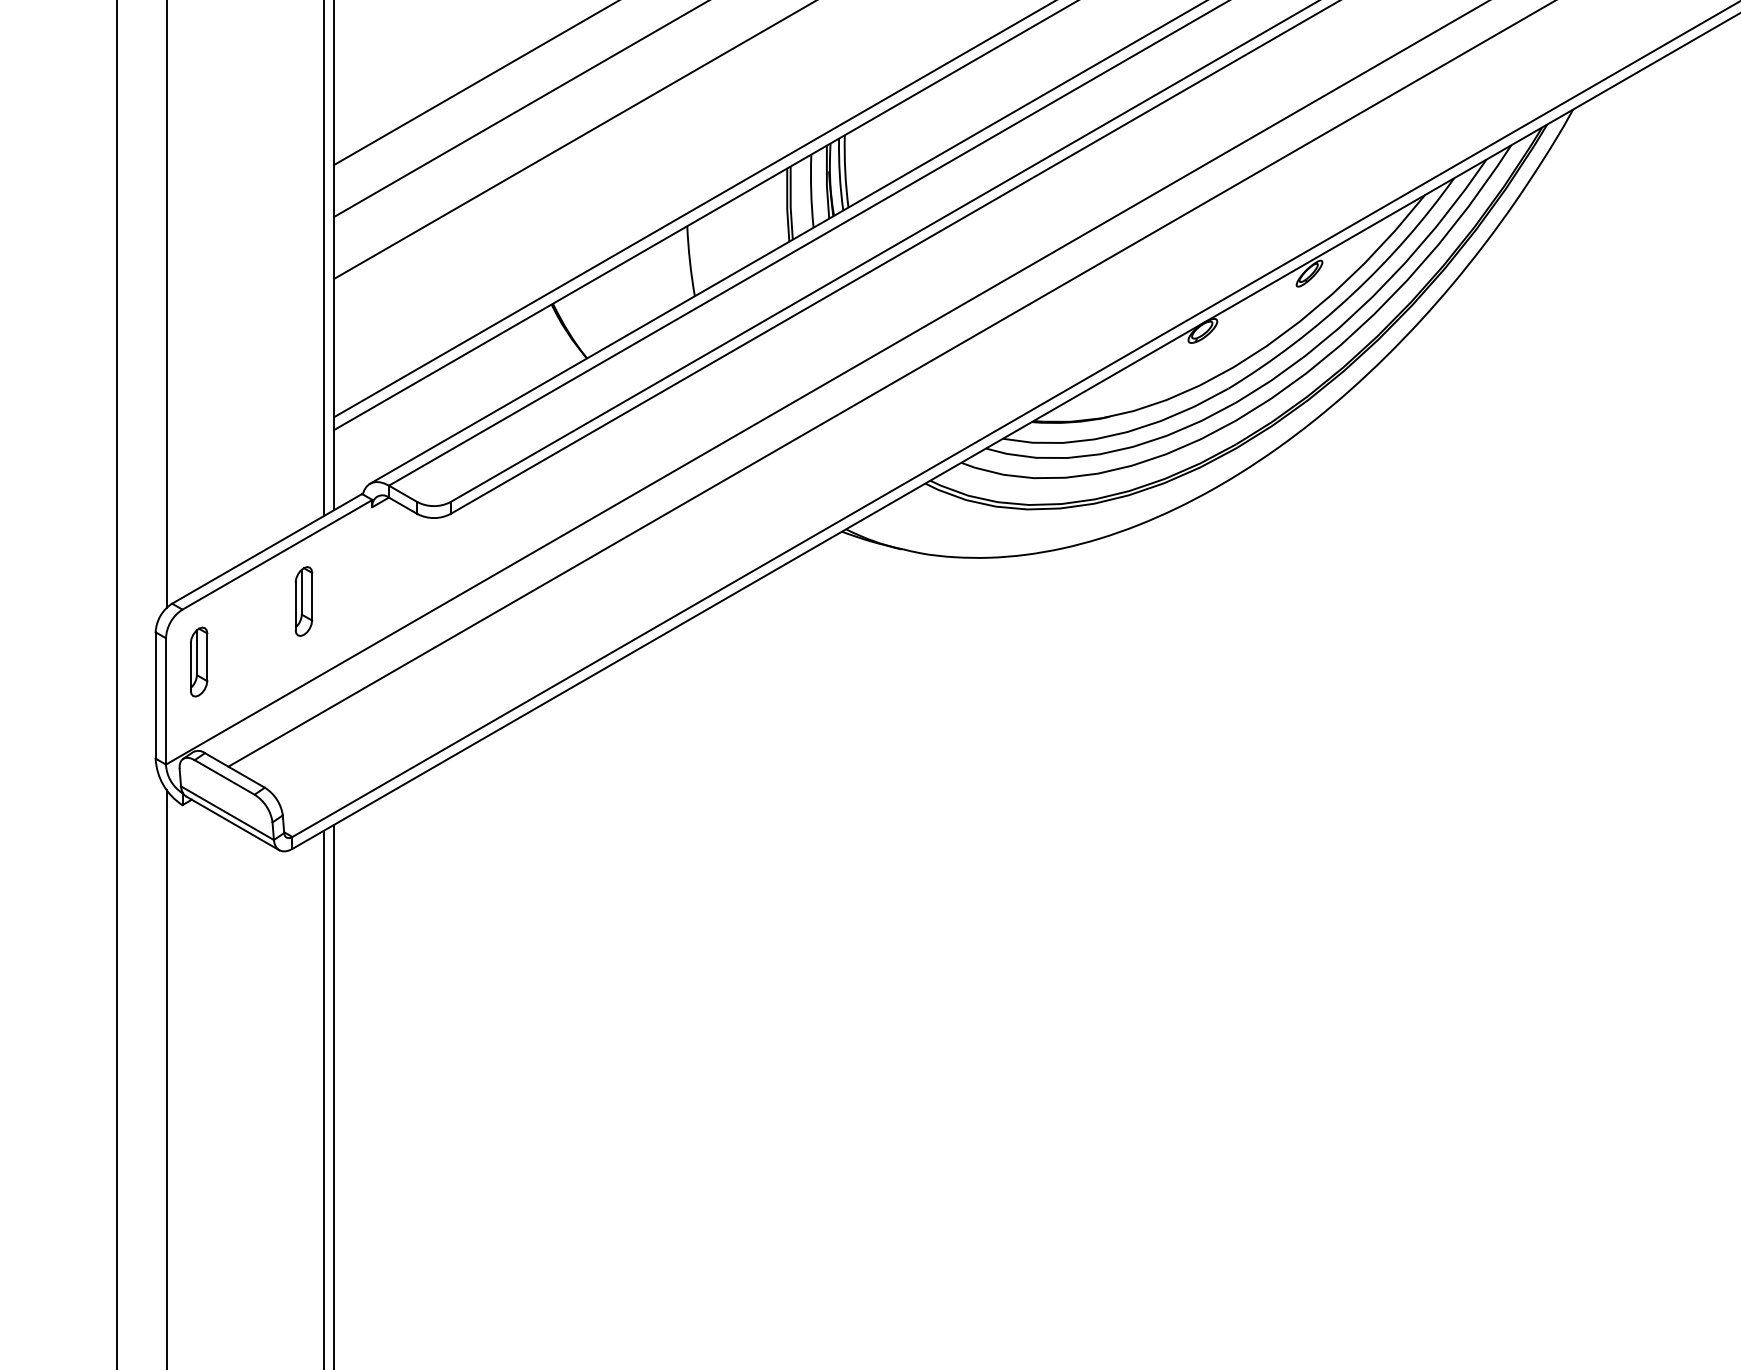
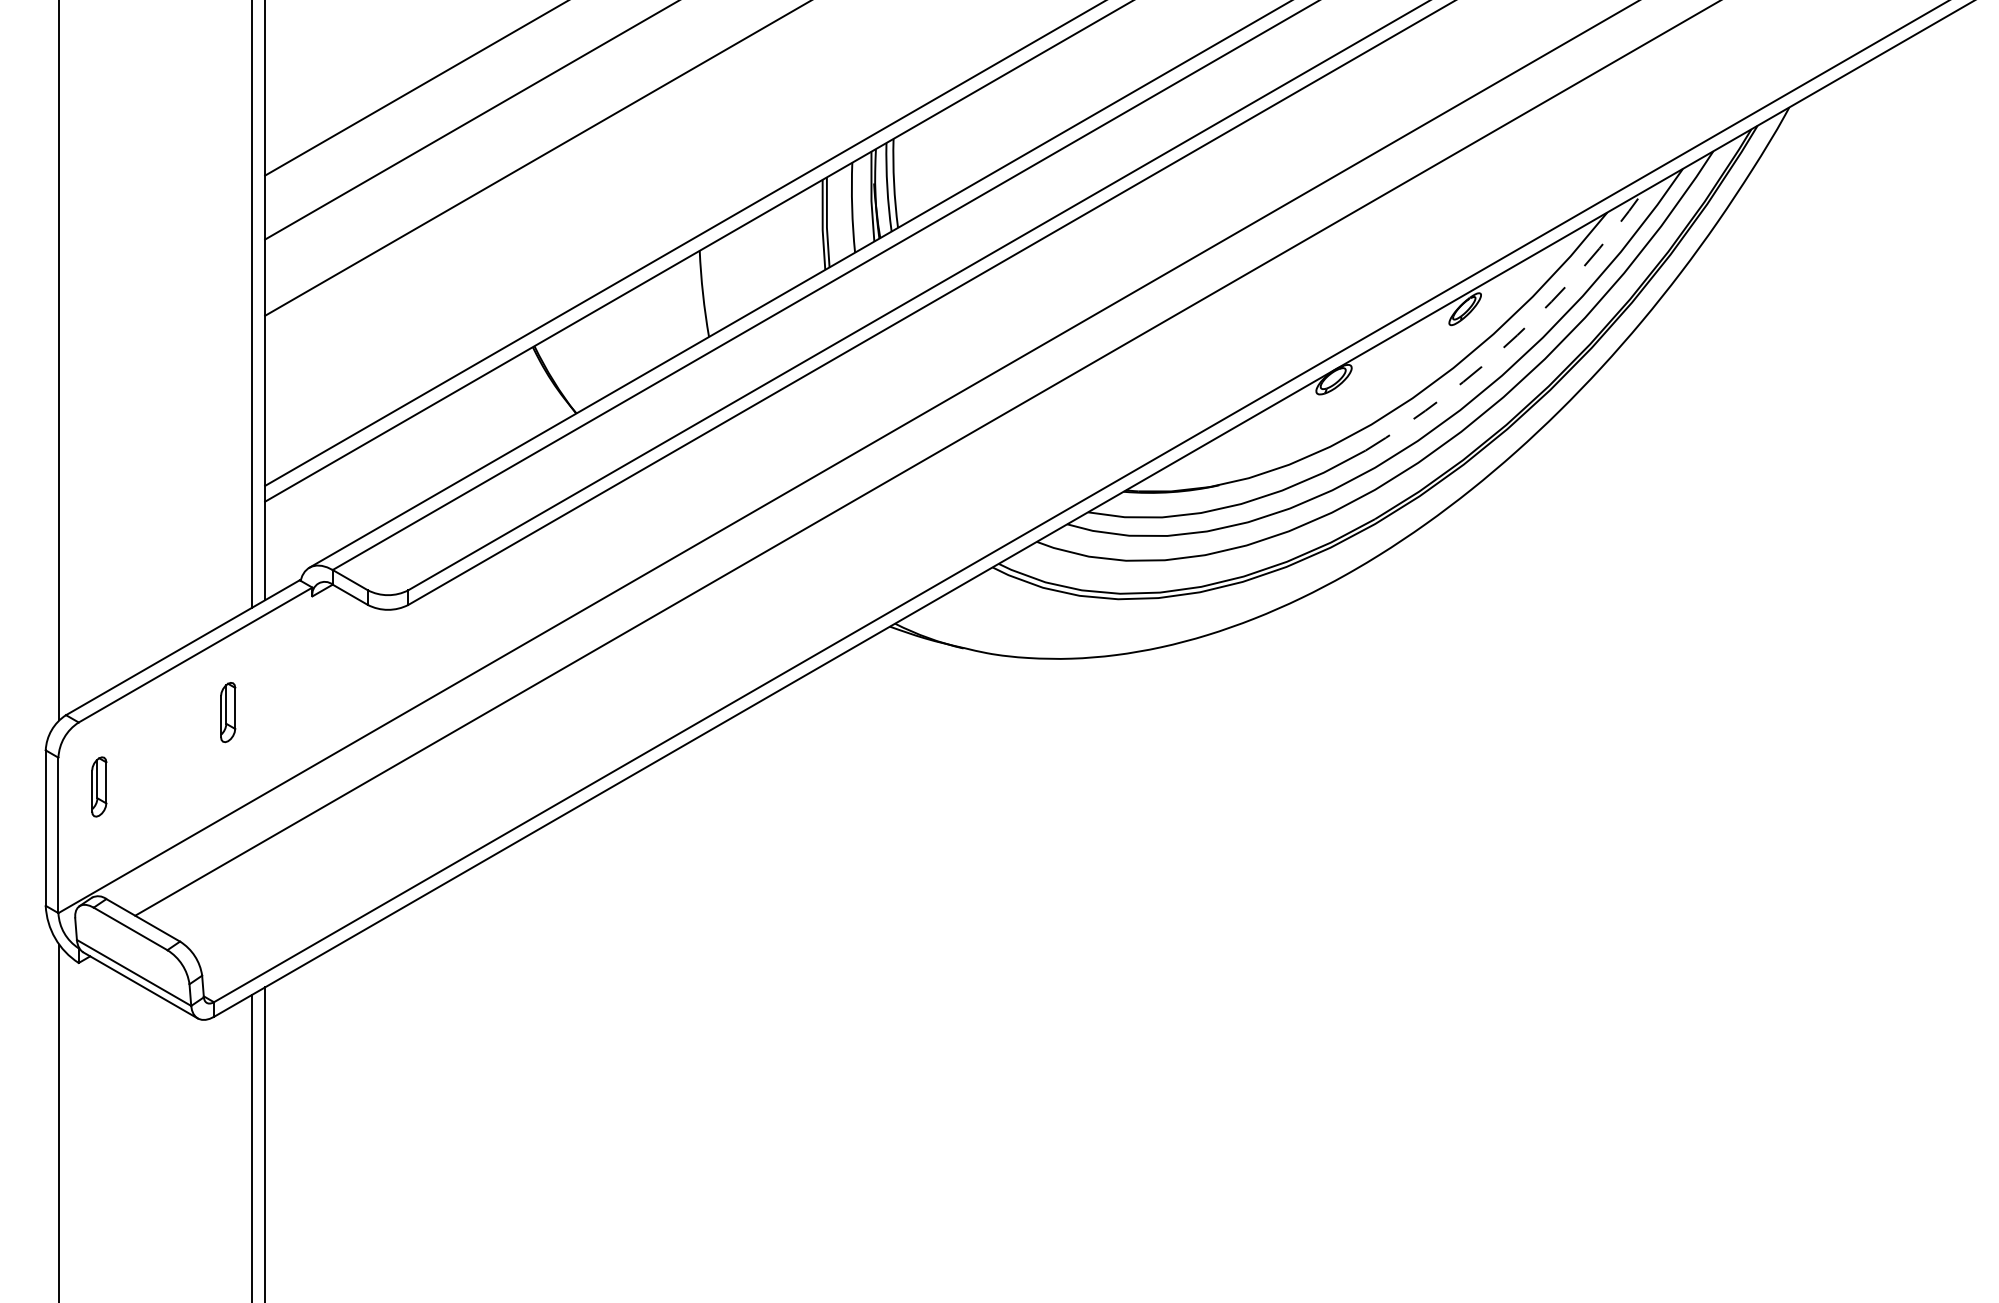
arc: (1351, 294) -> (1516, 334), solid -> dashed
part: (303, 601) -> (227, 712), size x0.7
part: (199, 661) -> (99, 786), size x0.7

